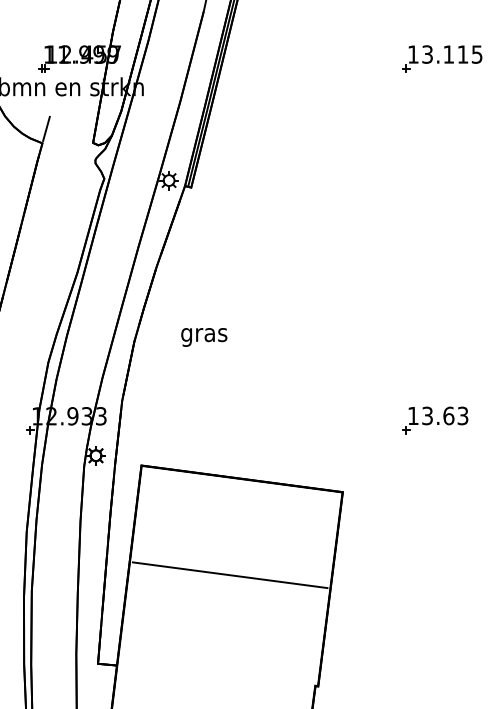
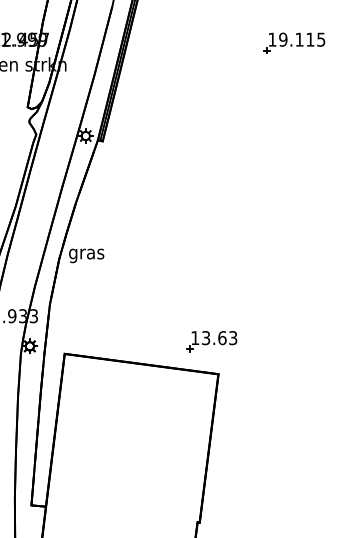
text: (427, 54) -> (283, 39), 13.115 -> 19.115
text: (204, 337) -> (86, 255), moved
part: (435, 420) -> (212, 341), moved
line: (229, 575) -> (131, 437), removed

